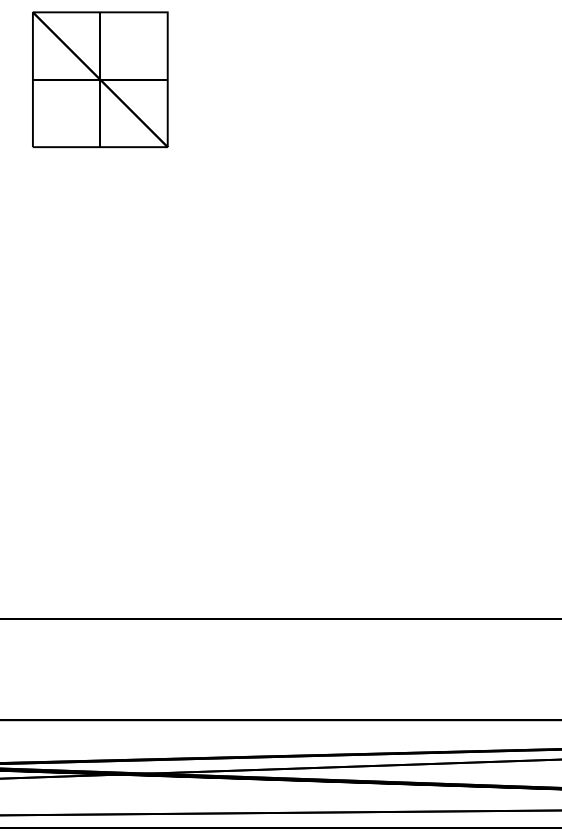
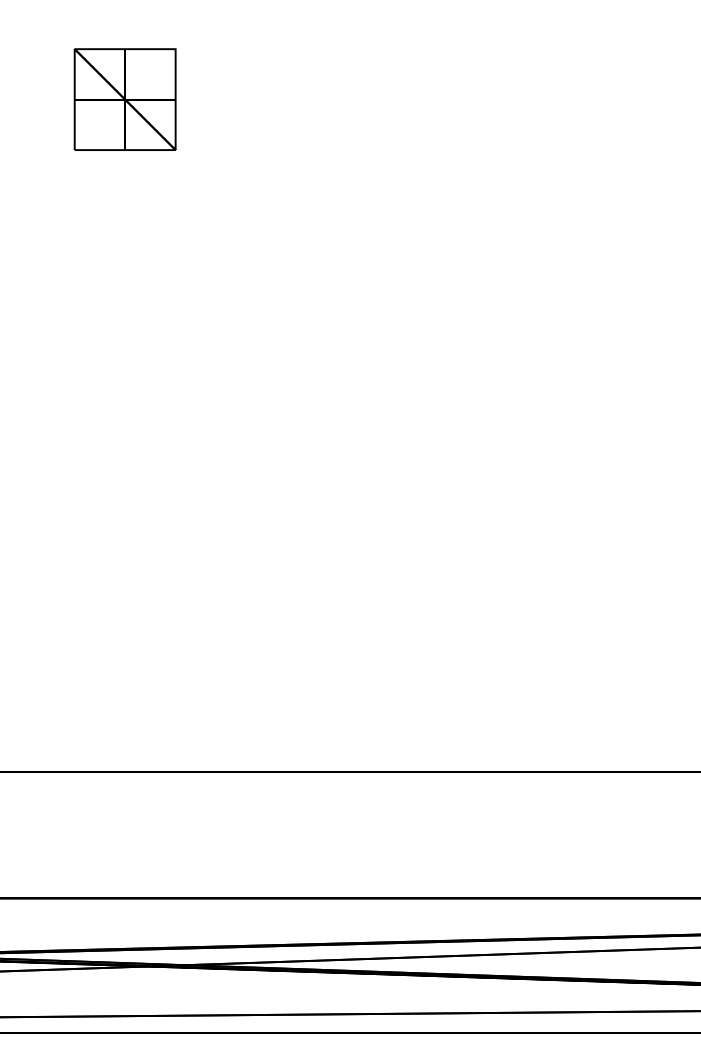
part: (100, 79) -> (125, 99), size x0.6

